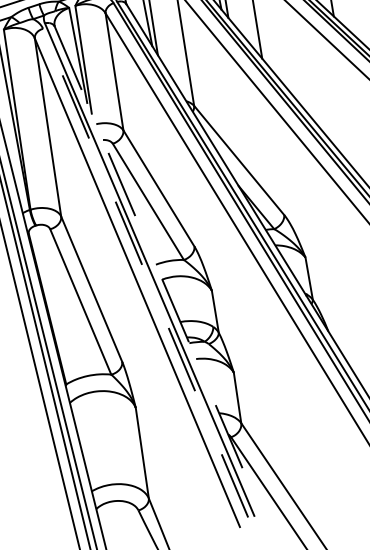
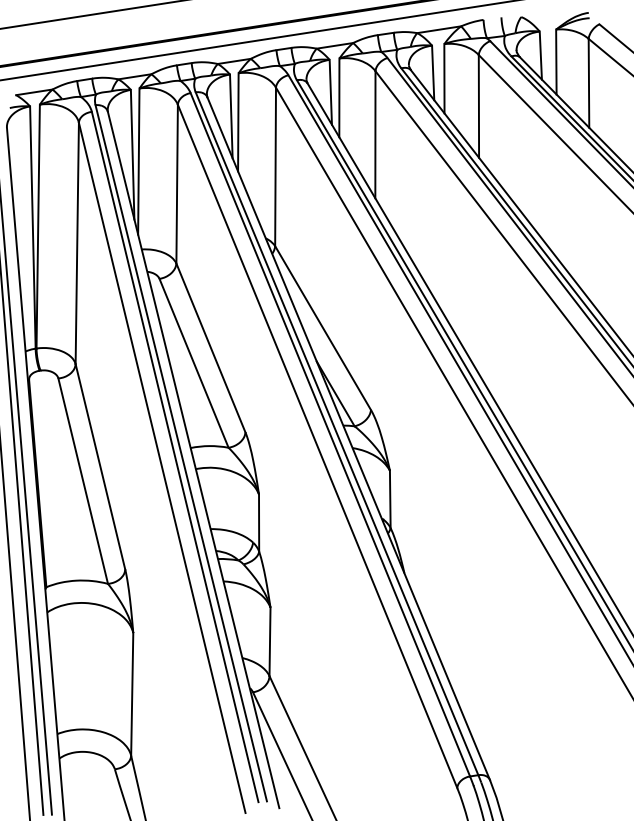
line: (145, 272) -> (175, 456), dashed -> solid
line: (159, 273) -> (193, 460), dashed -> solid

